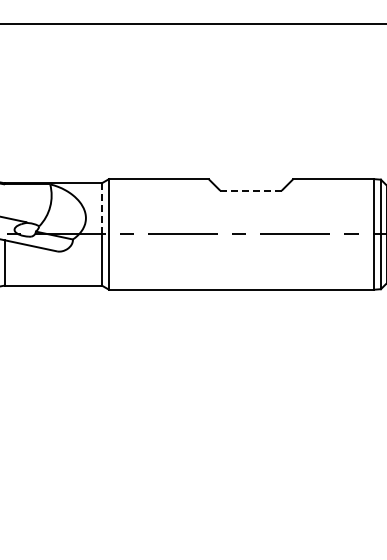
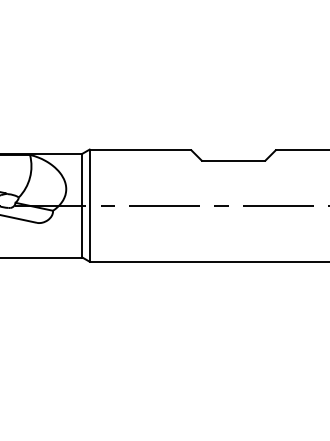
line: (251, 190) -> (234, 161), dashed -> solid
line: (101, 208) -> (82, 179), dashed -> solid

